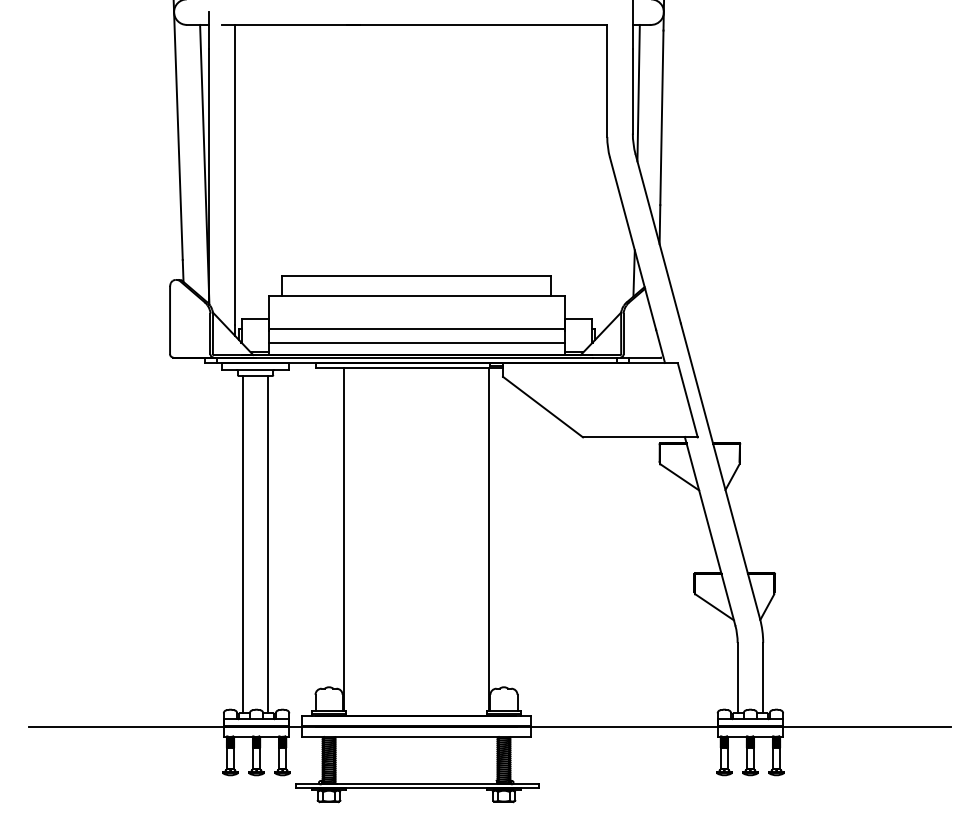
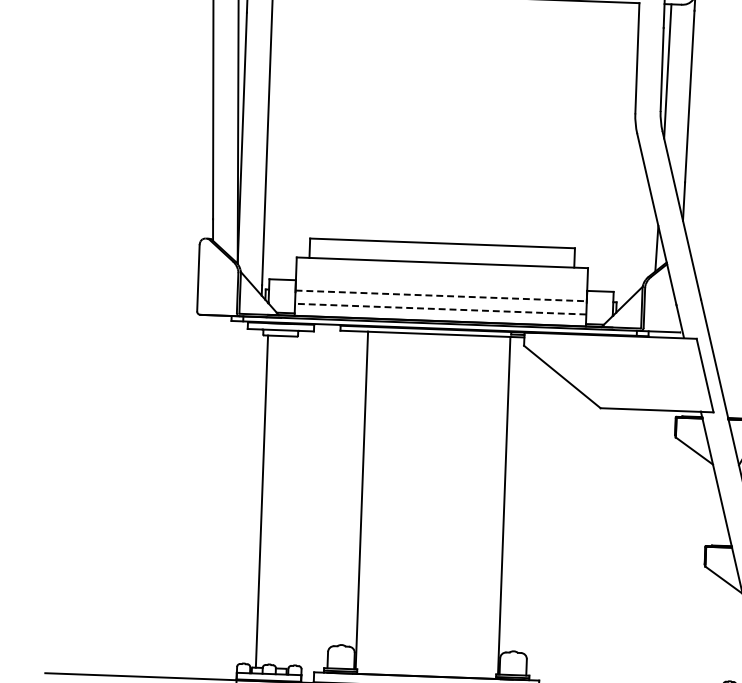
line: (417, 329) -> (441, 296), solid -> dashed
line: (417, 342) -> (441, 308), solid -> dashed
line: (268, 544) -> (287, 502), removed

